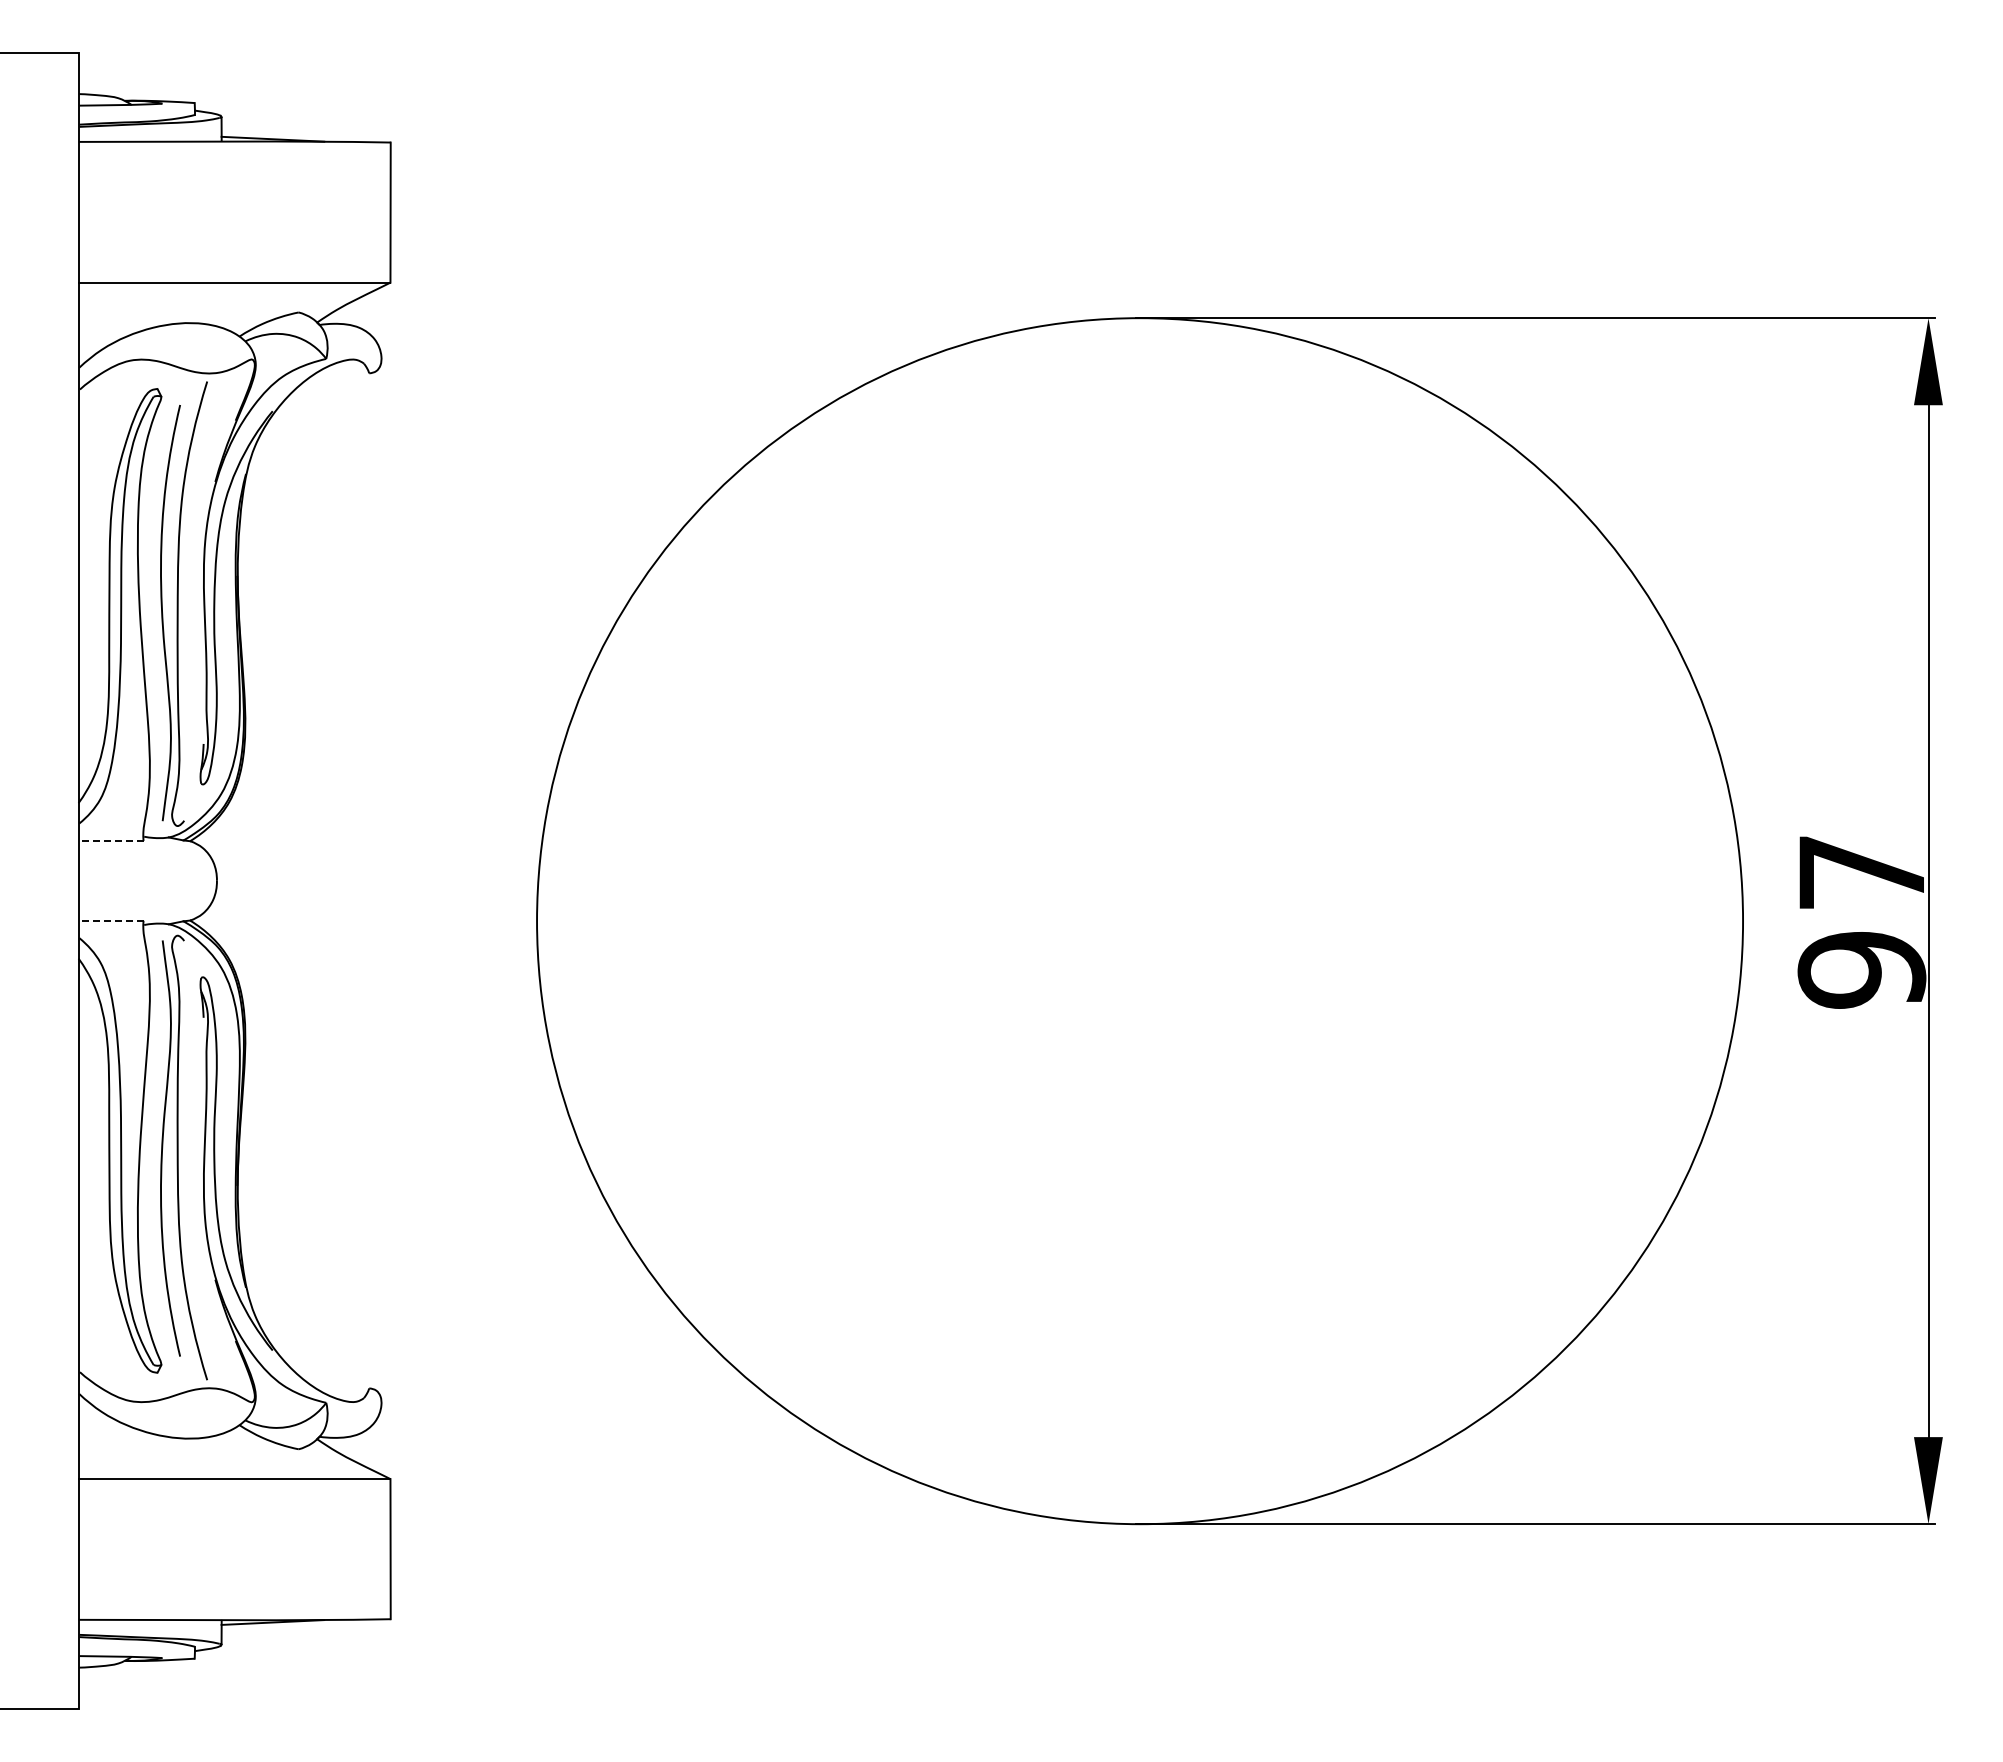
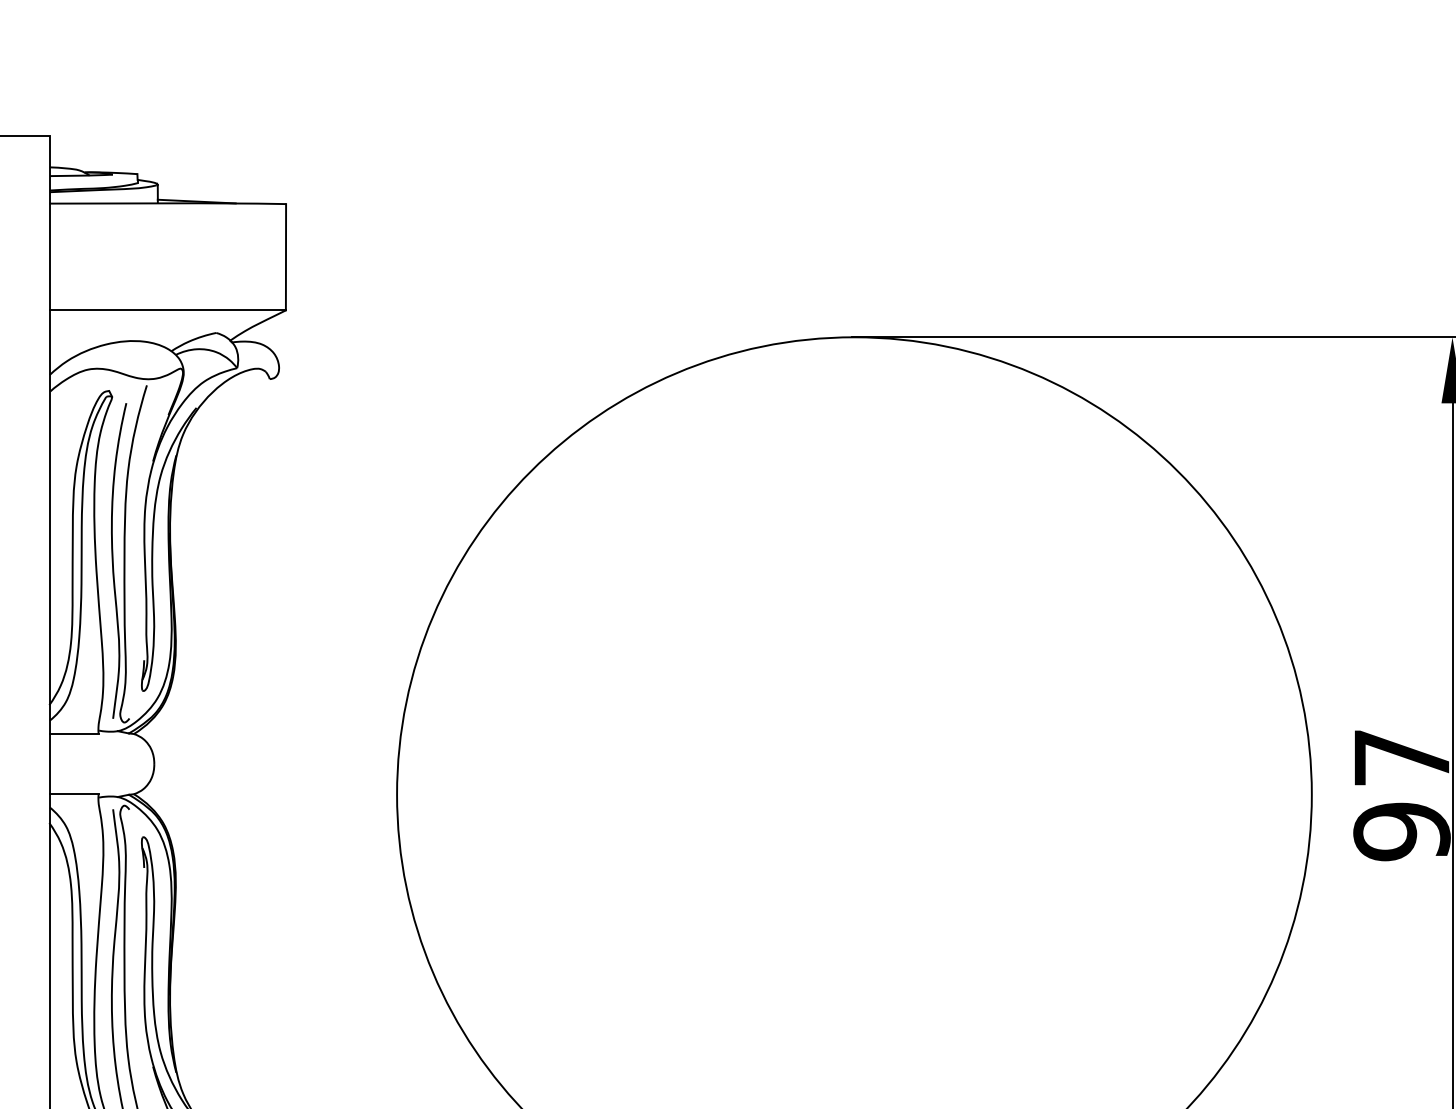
line: (110, 840) -> (73, 733), dashed -> solid
line: (110, 920) -> (73, 794), dashed -> solid

